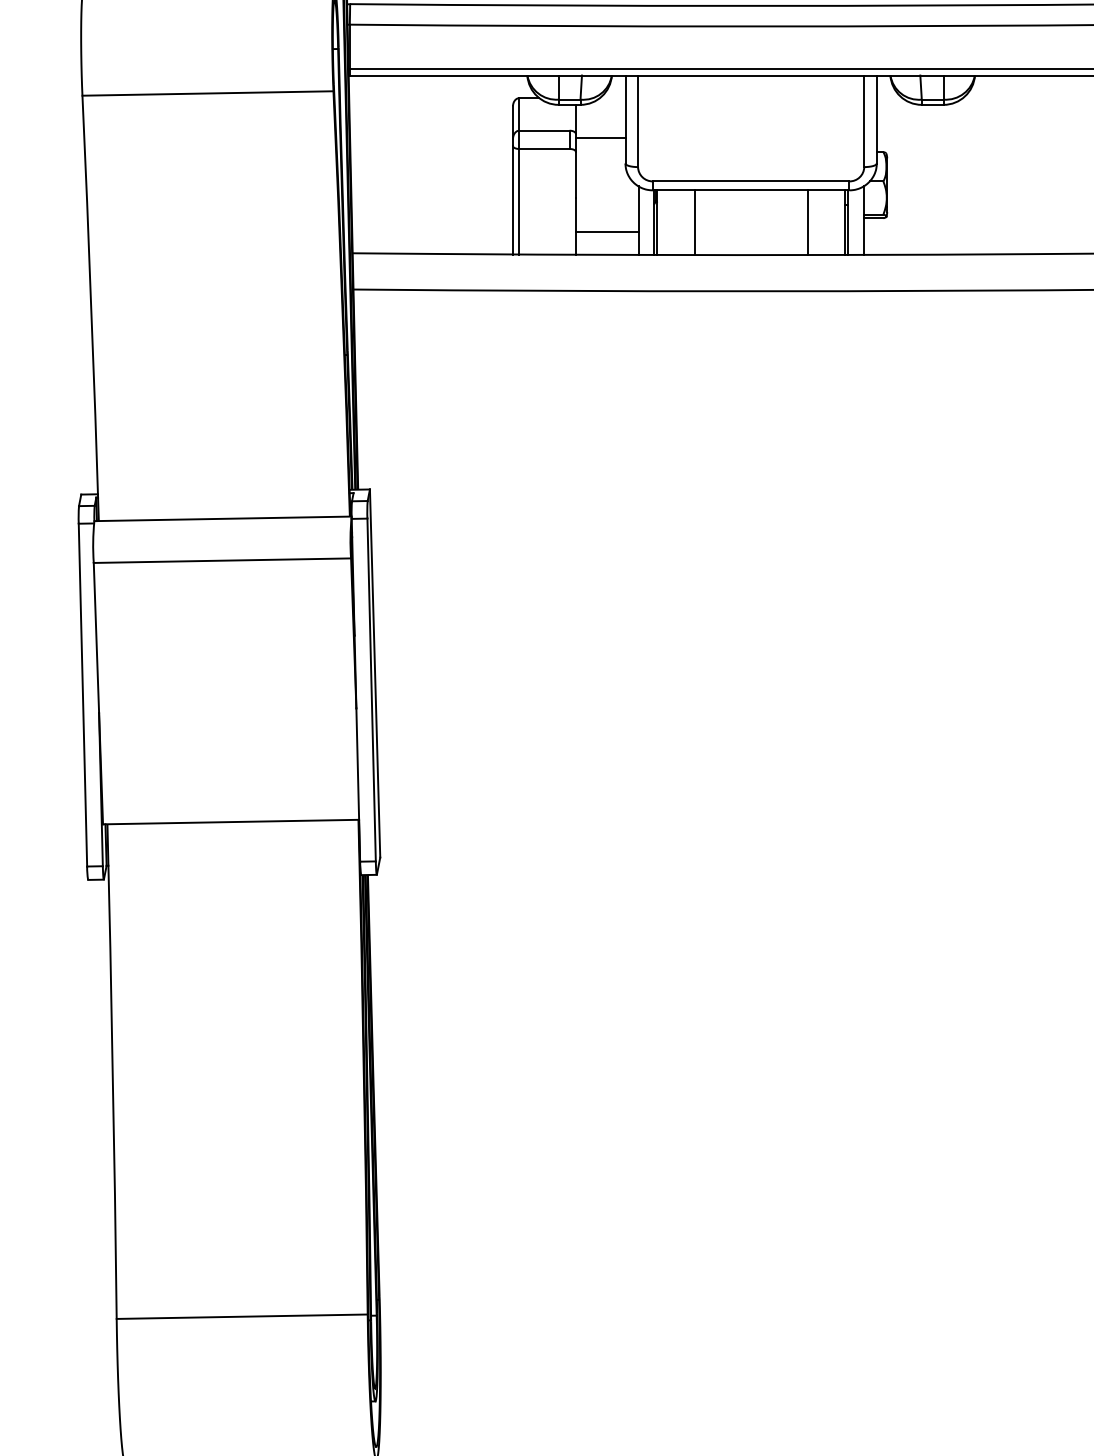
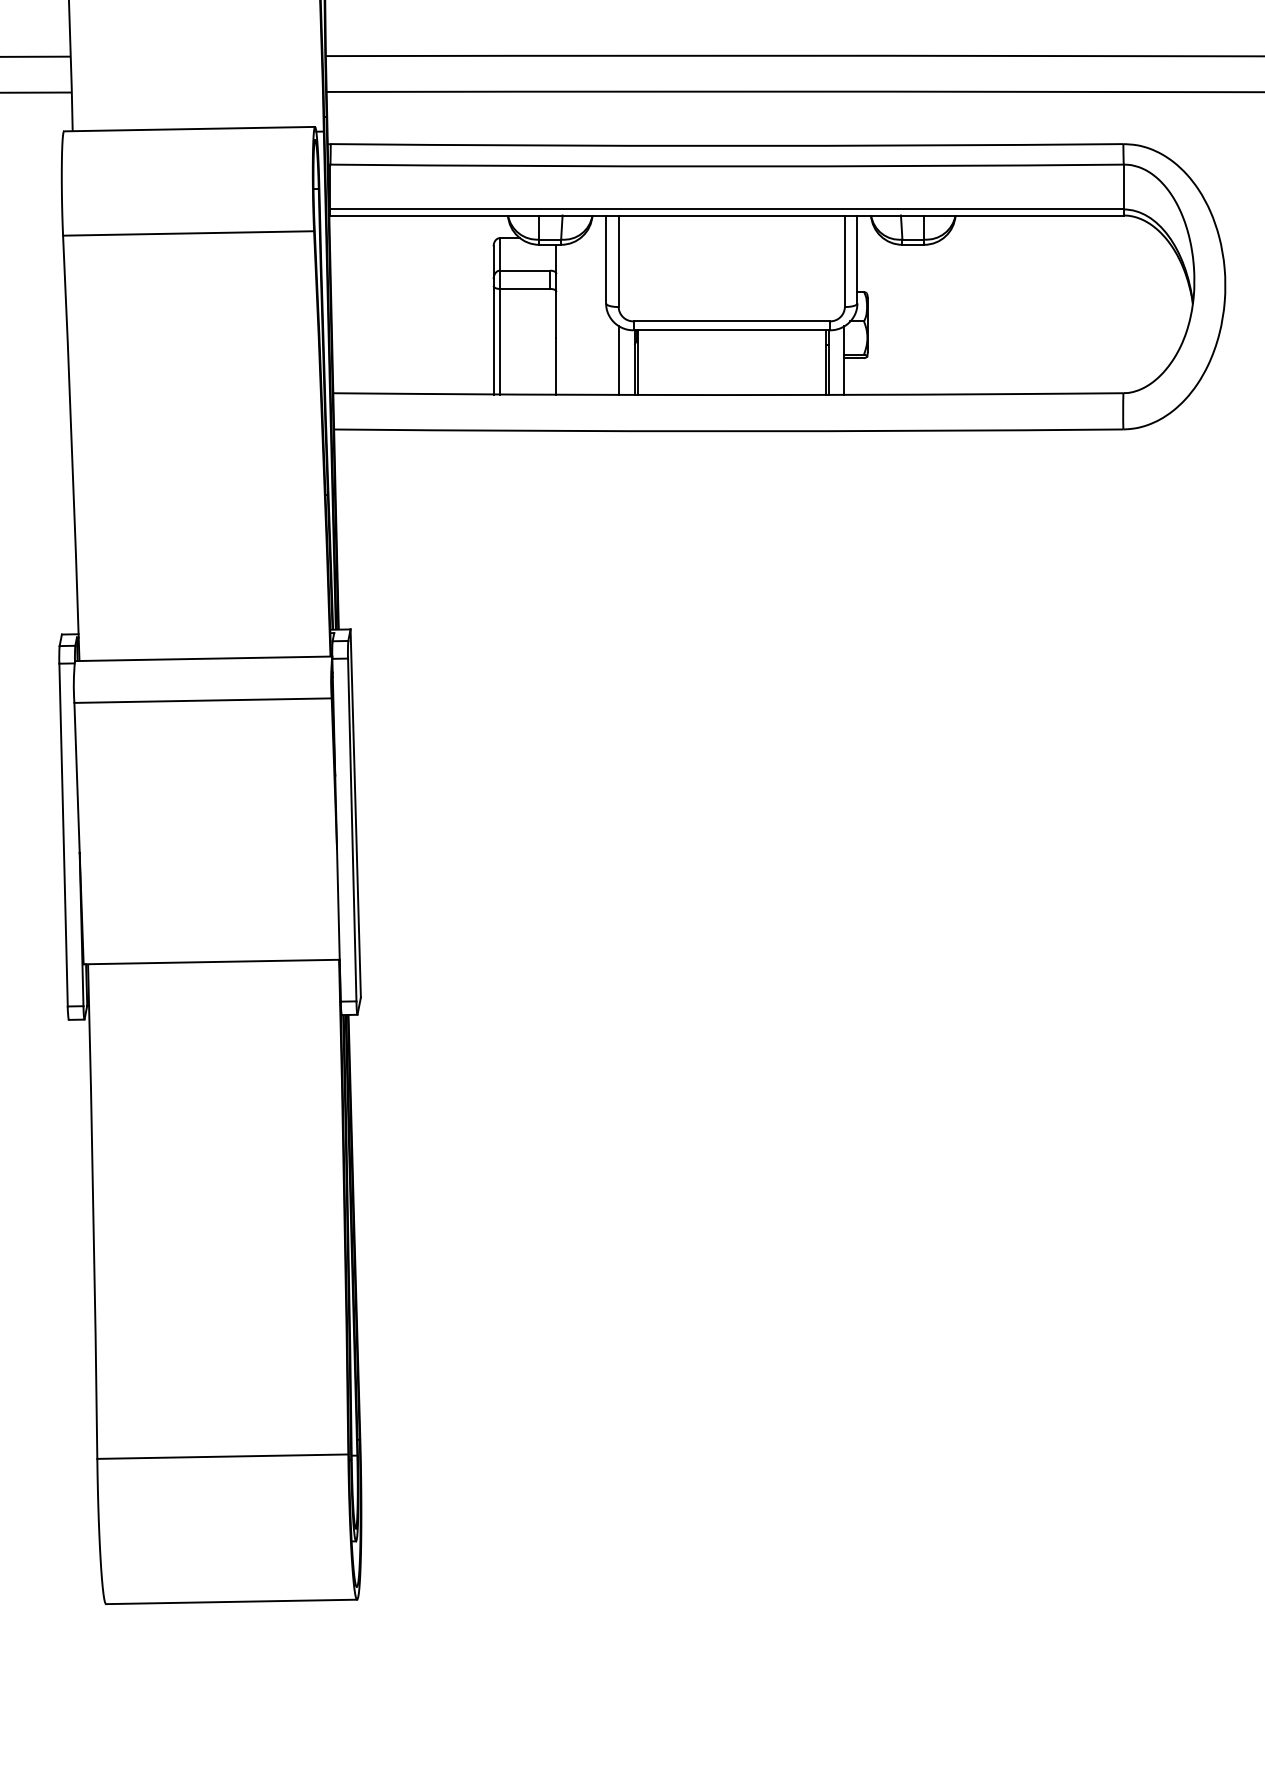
line: (600, 138) -> (581, 278), removed
line: (694, 222) -> (675, 362), removed
line: (807, 222) -> (788, 362), removed
line: (606, 232) -> (587, 372), removed

